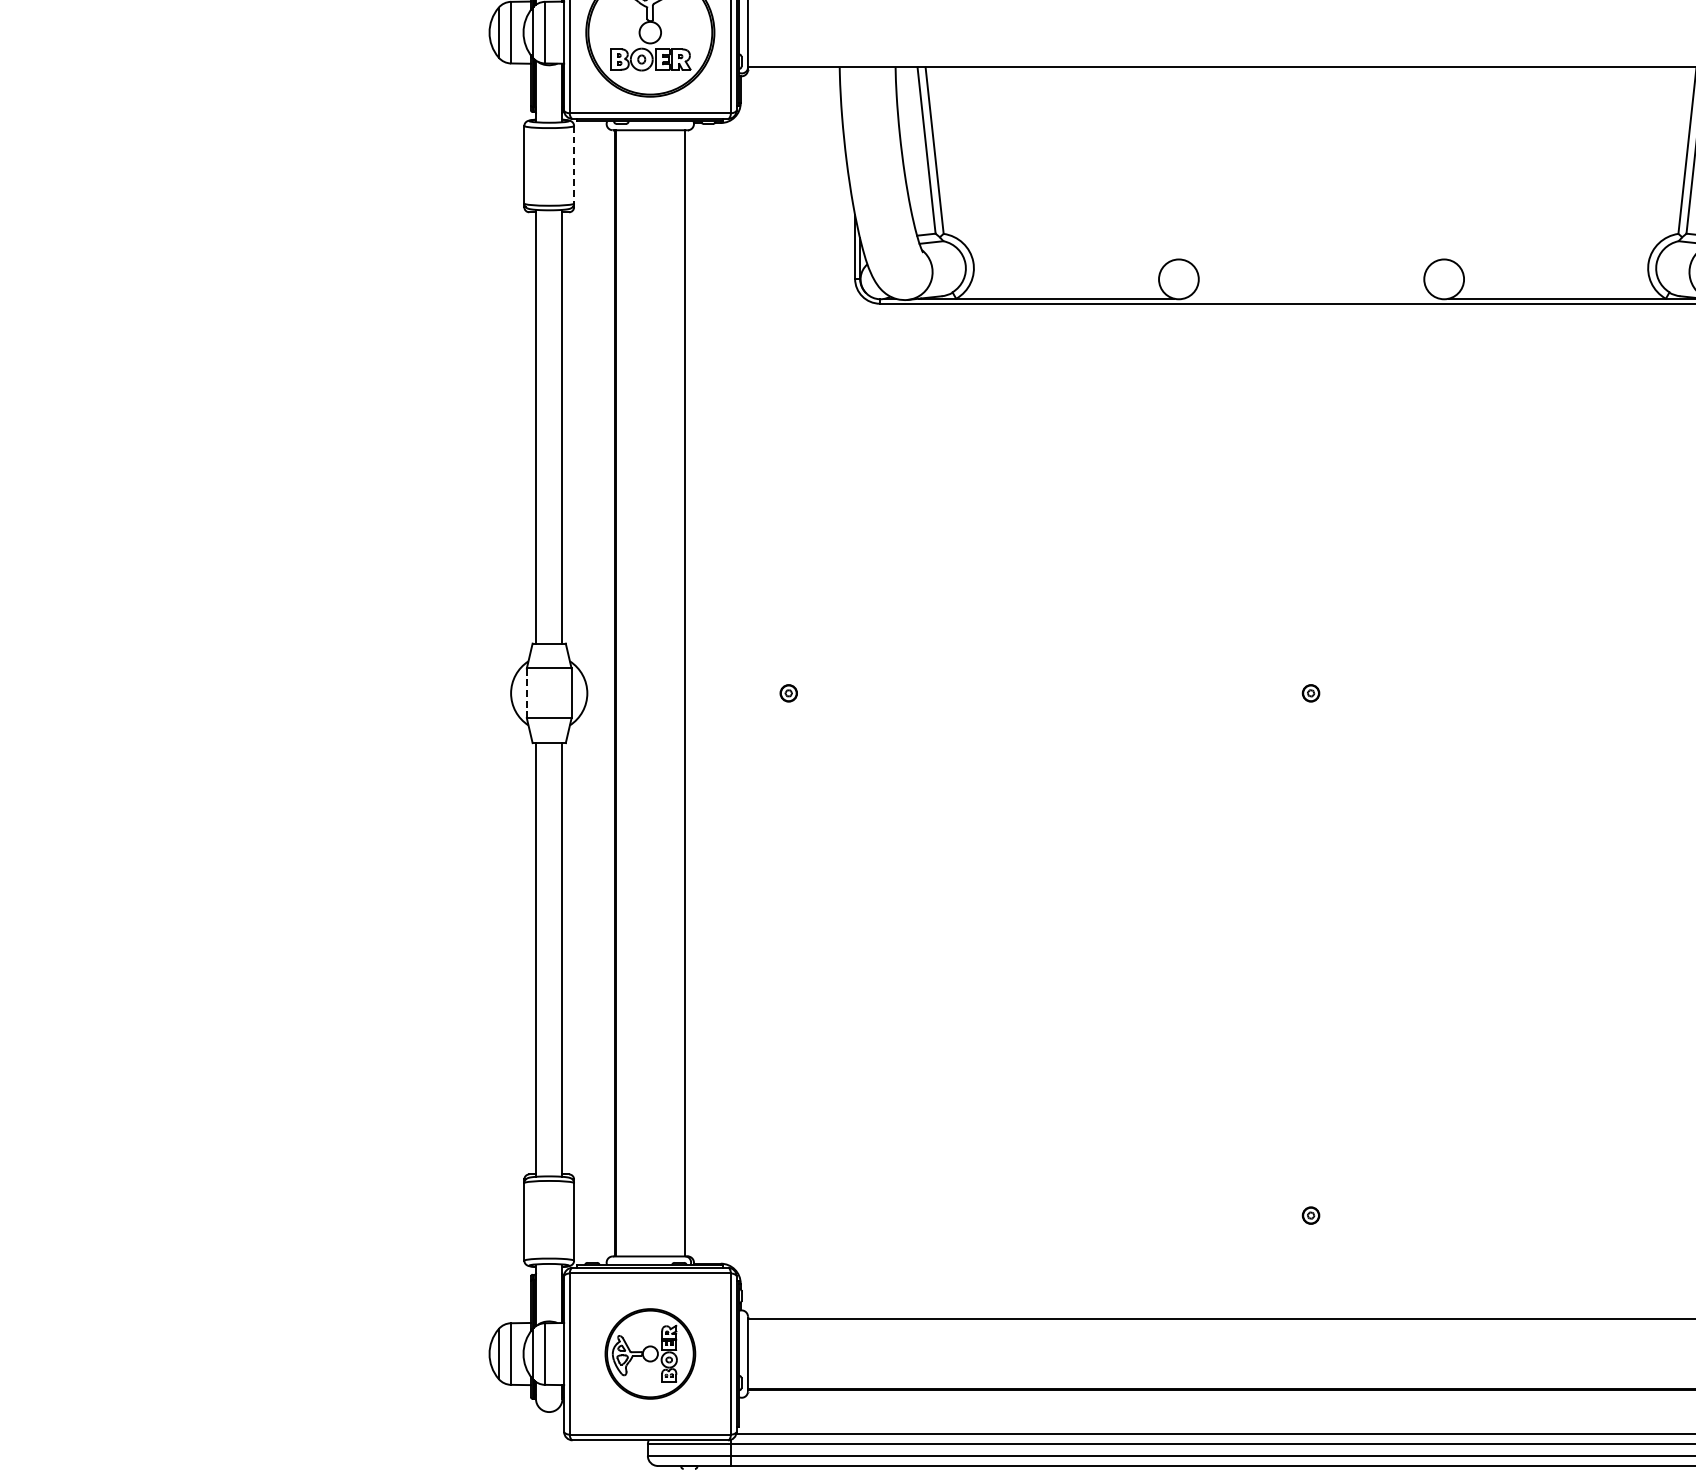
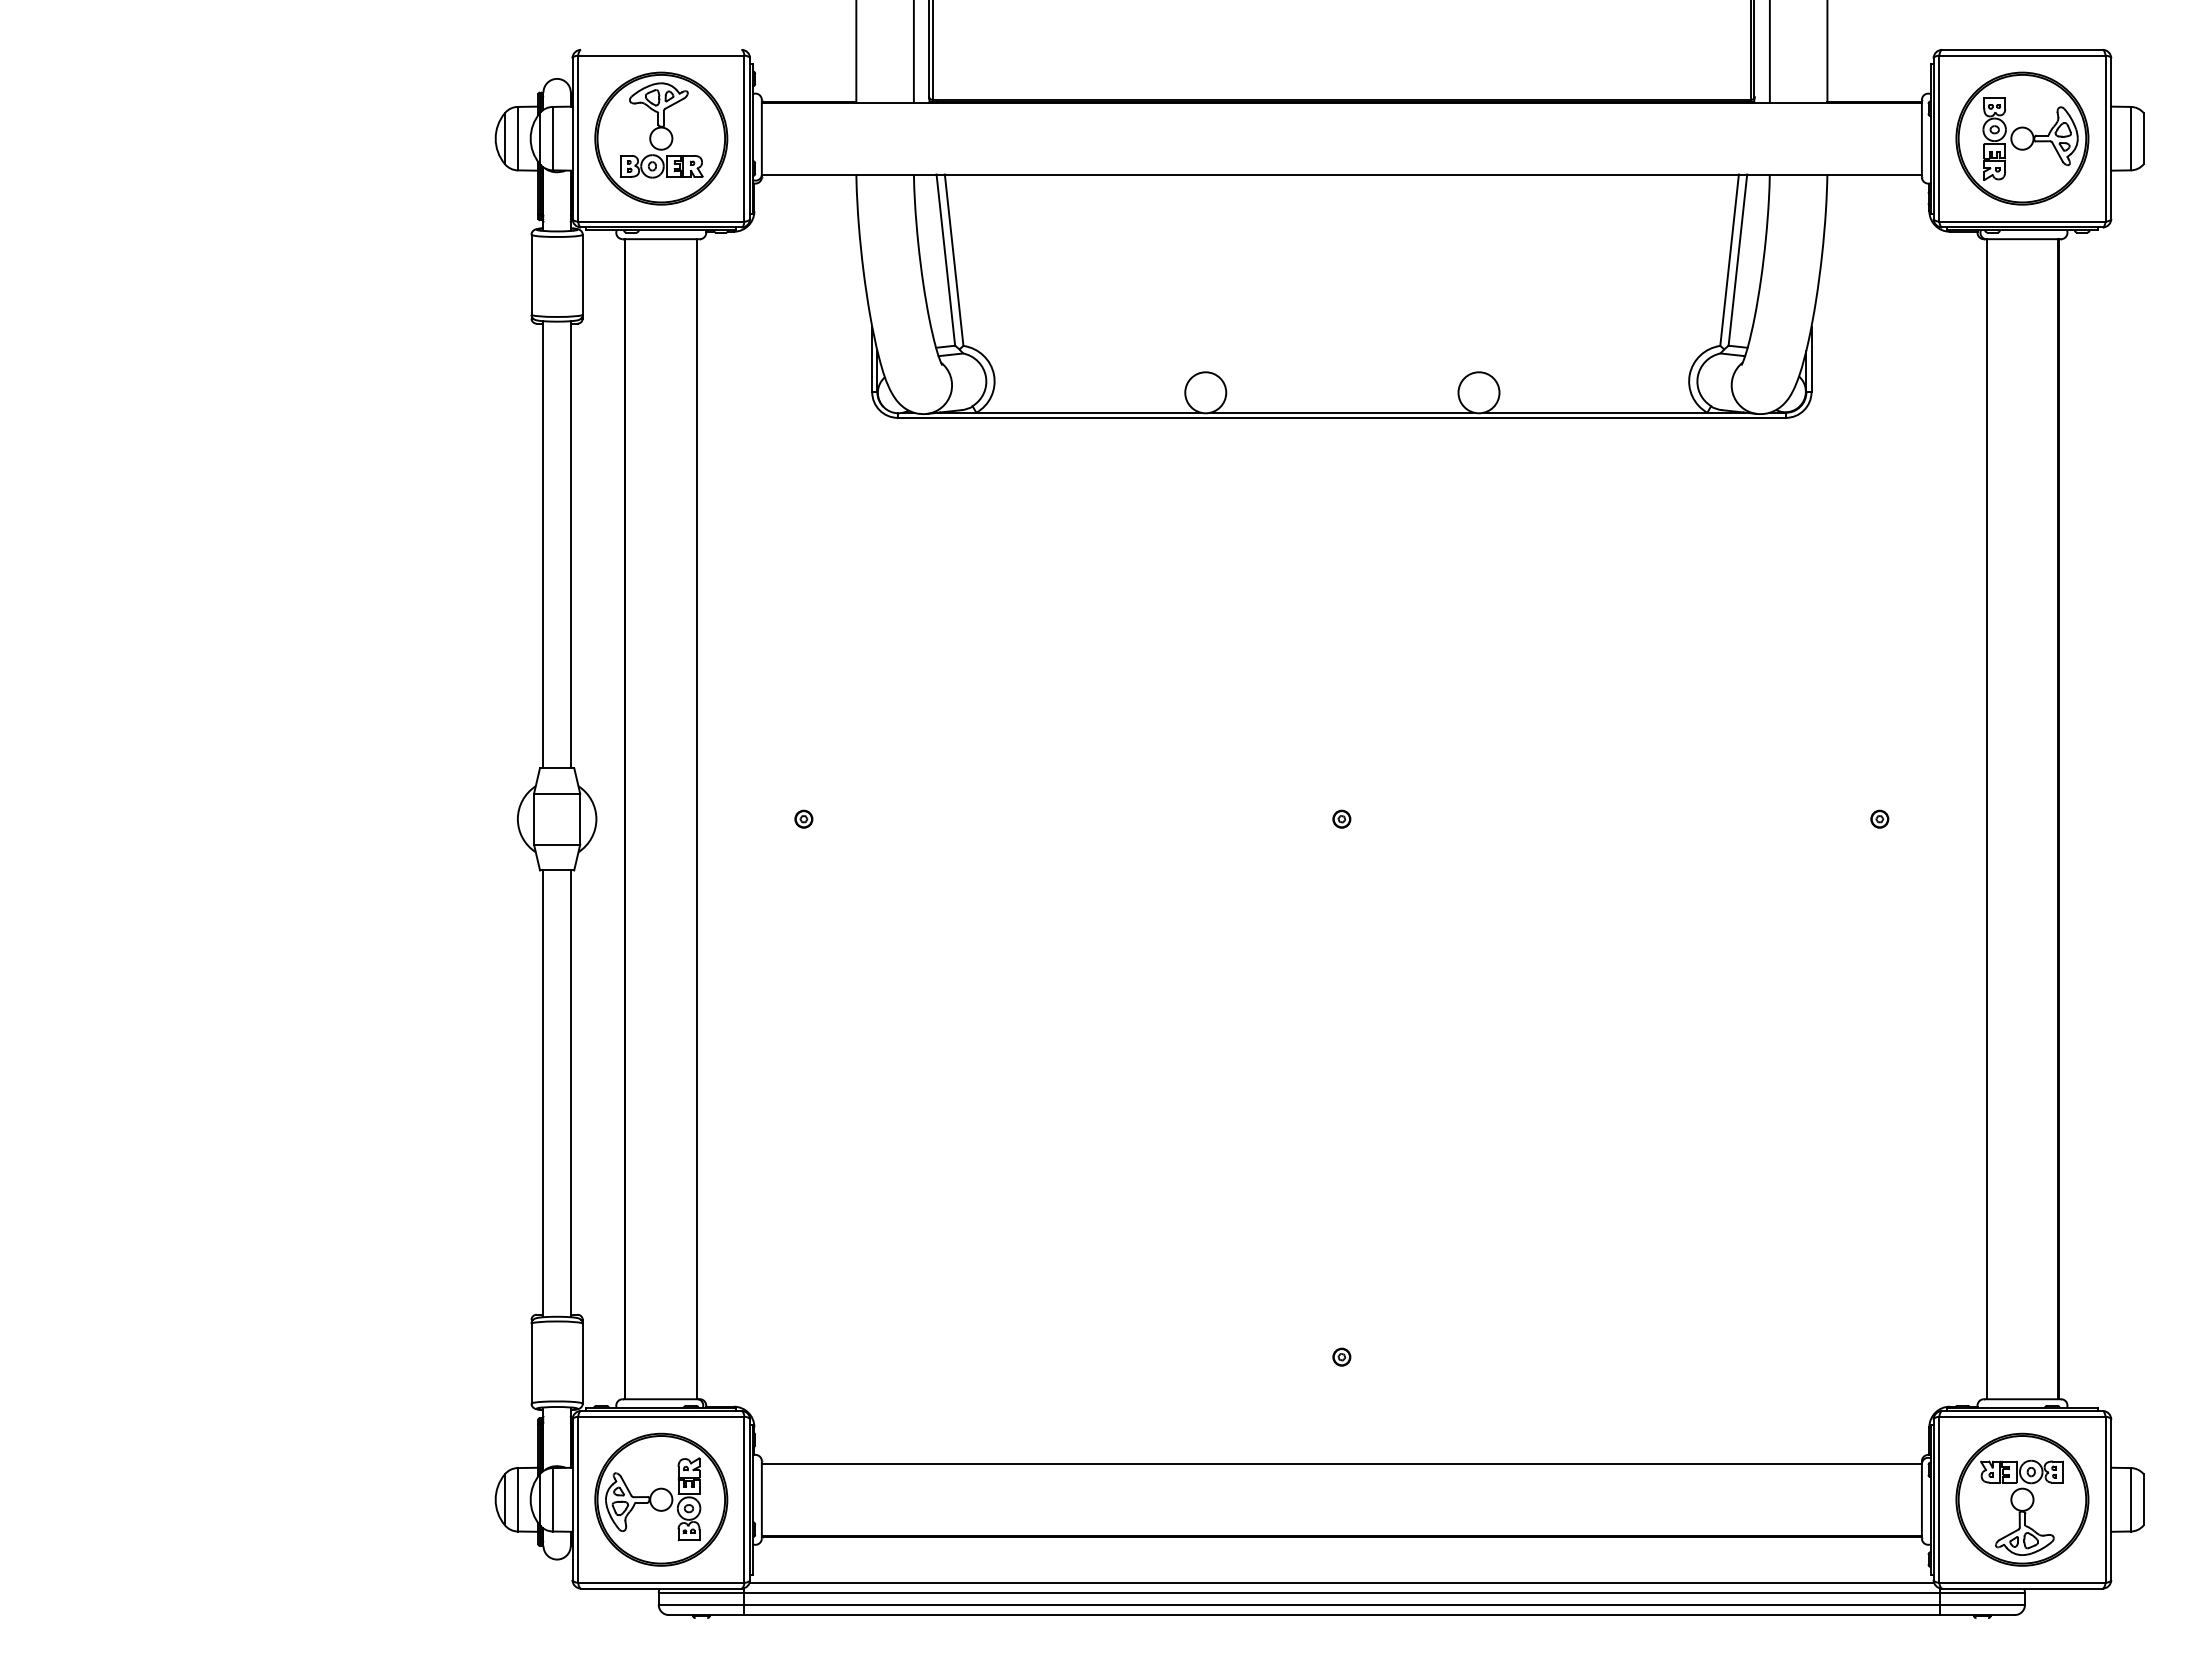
line: (573, 164) -> (582, 274), dashed -> solid
line: (1311, 298) -> (1342, 412), added
line: (527, 693) -> (534, 819), dashed -> solid
part: (650, 1353) -> (661, 1499), size x1.43

